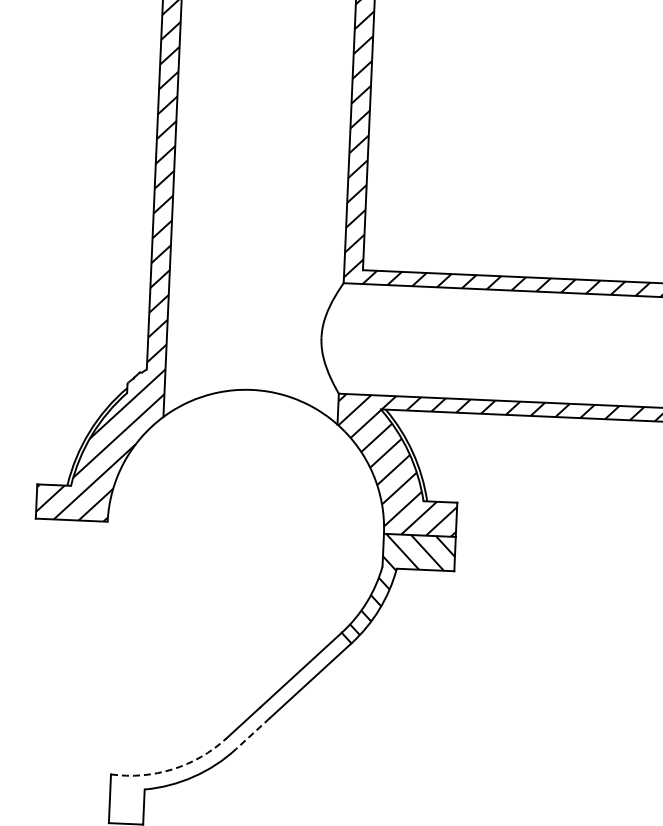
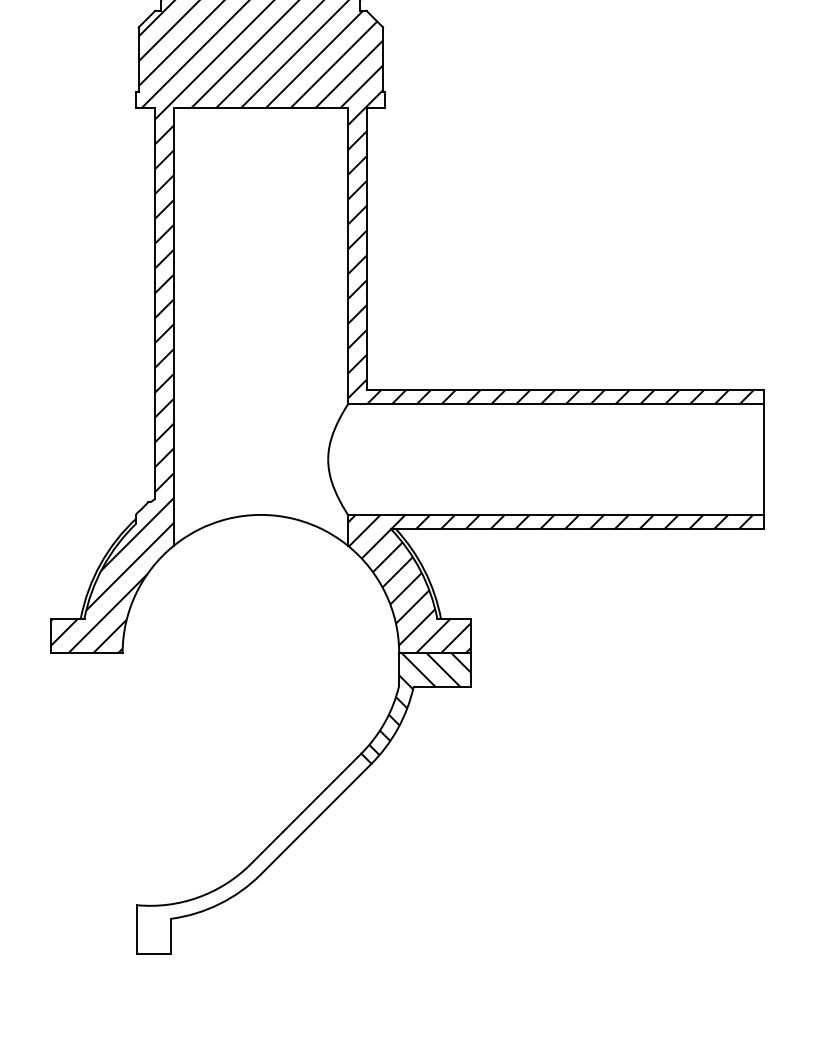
line: (253, 733) -> (277, 858), dashed -> solid
arc: (172, 769) -> (198, 897), dashed -> solid

